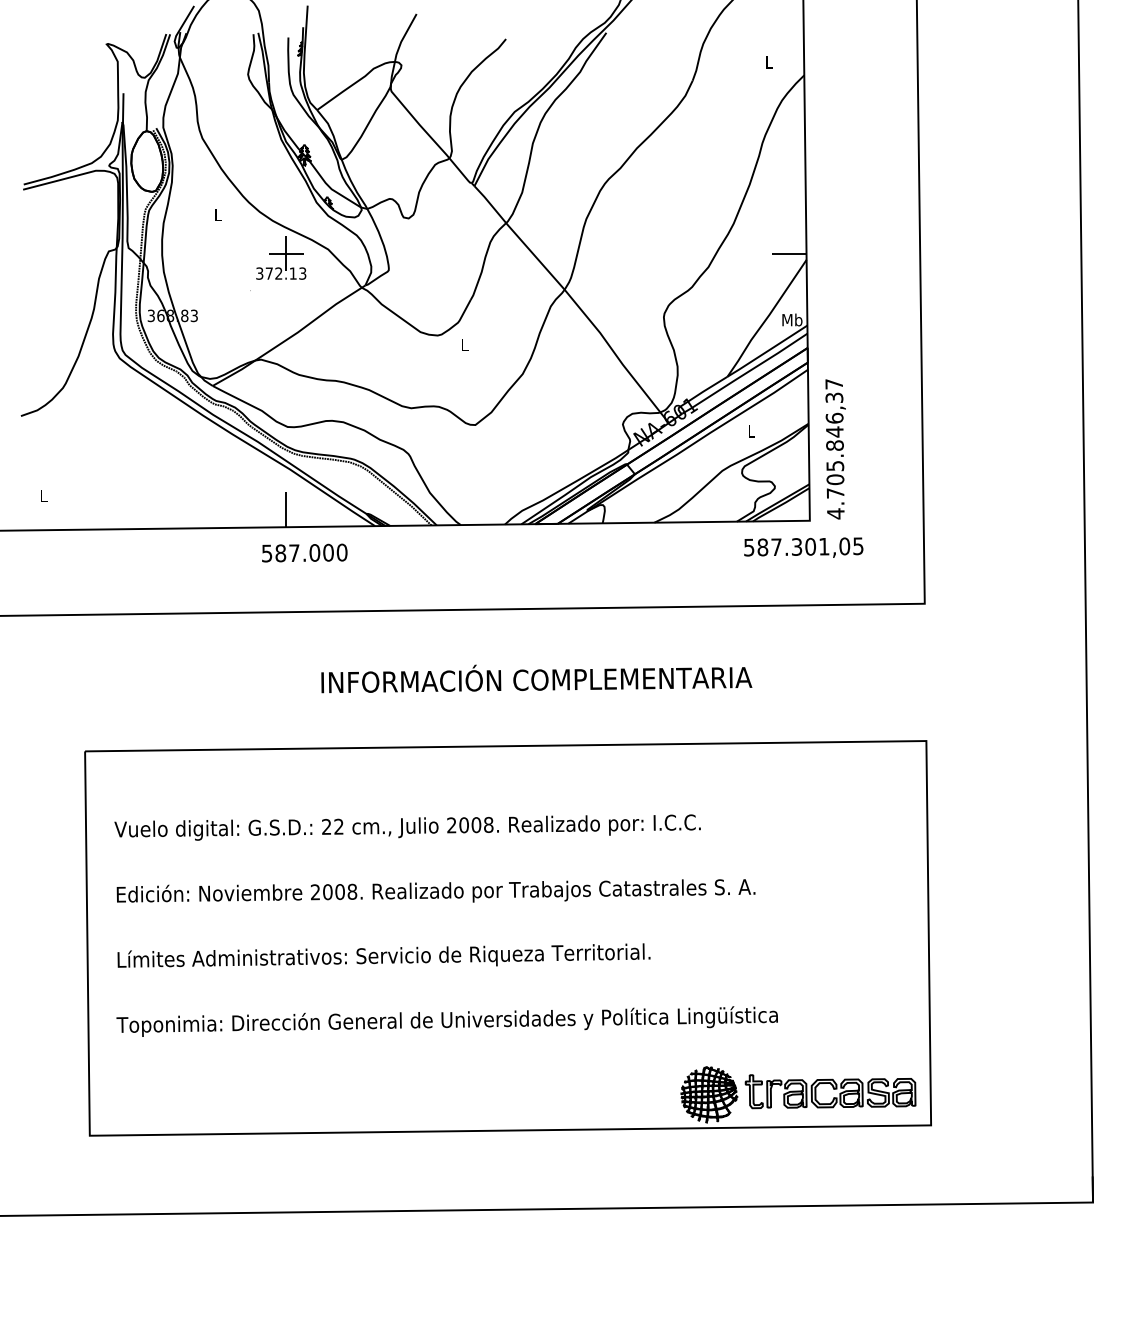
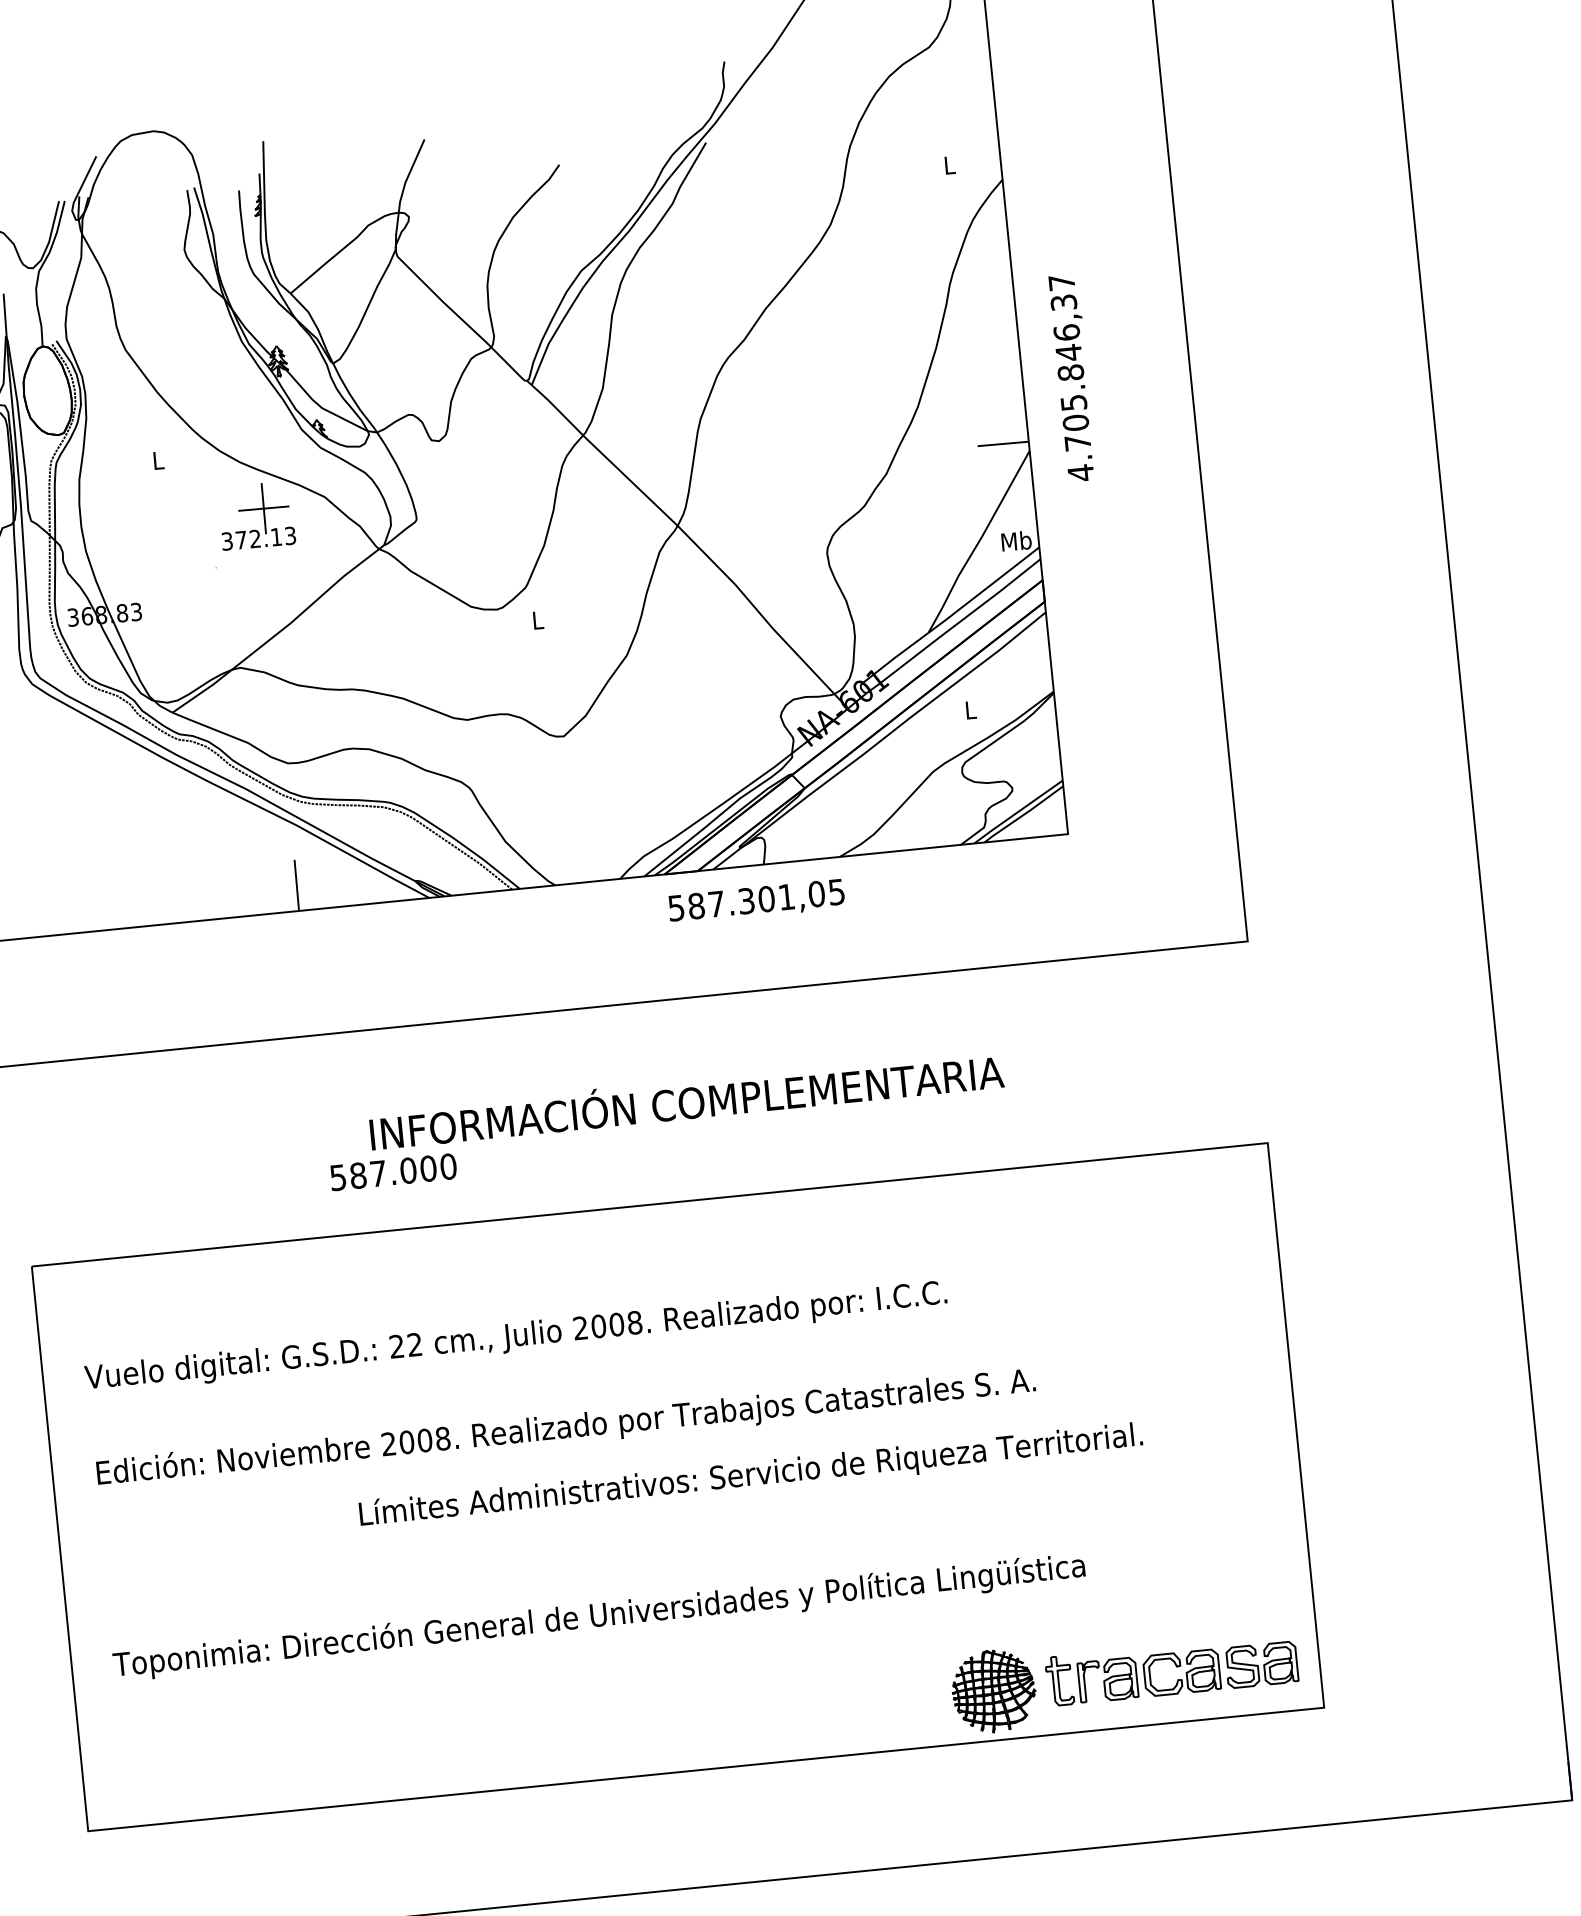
text: (835, 449) -> (1072, 378), moved
text: (803, 547) -> (756, 901), moved
text: (304, 552) -> (393, 1171), moved
text: (383, 955) -> (750, 1473), moved

